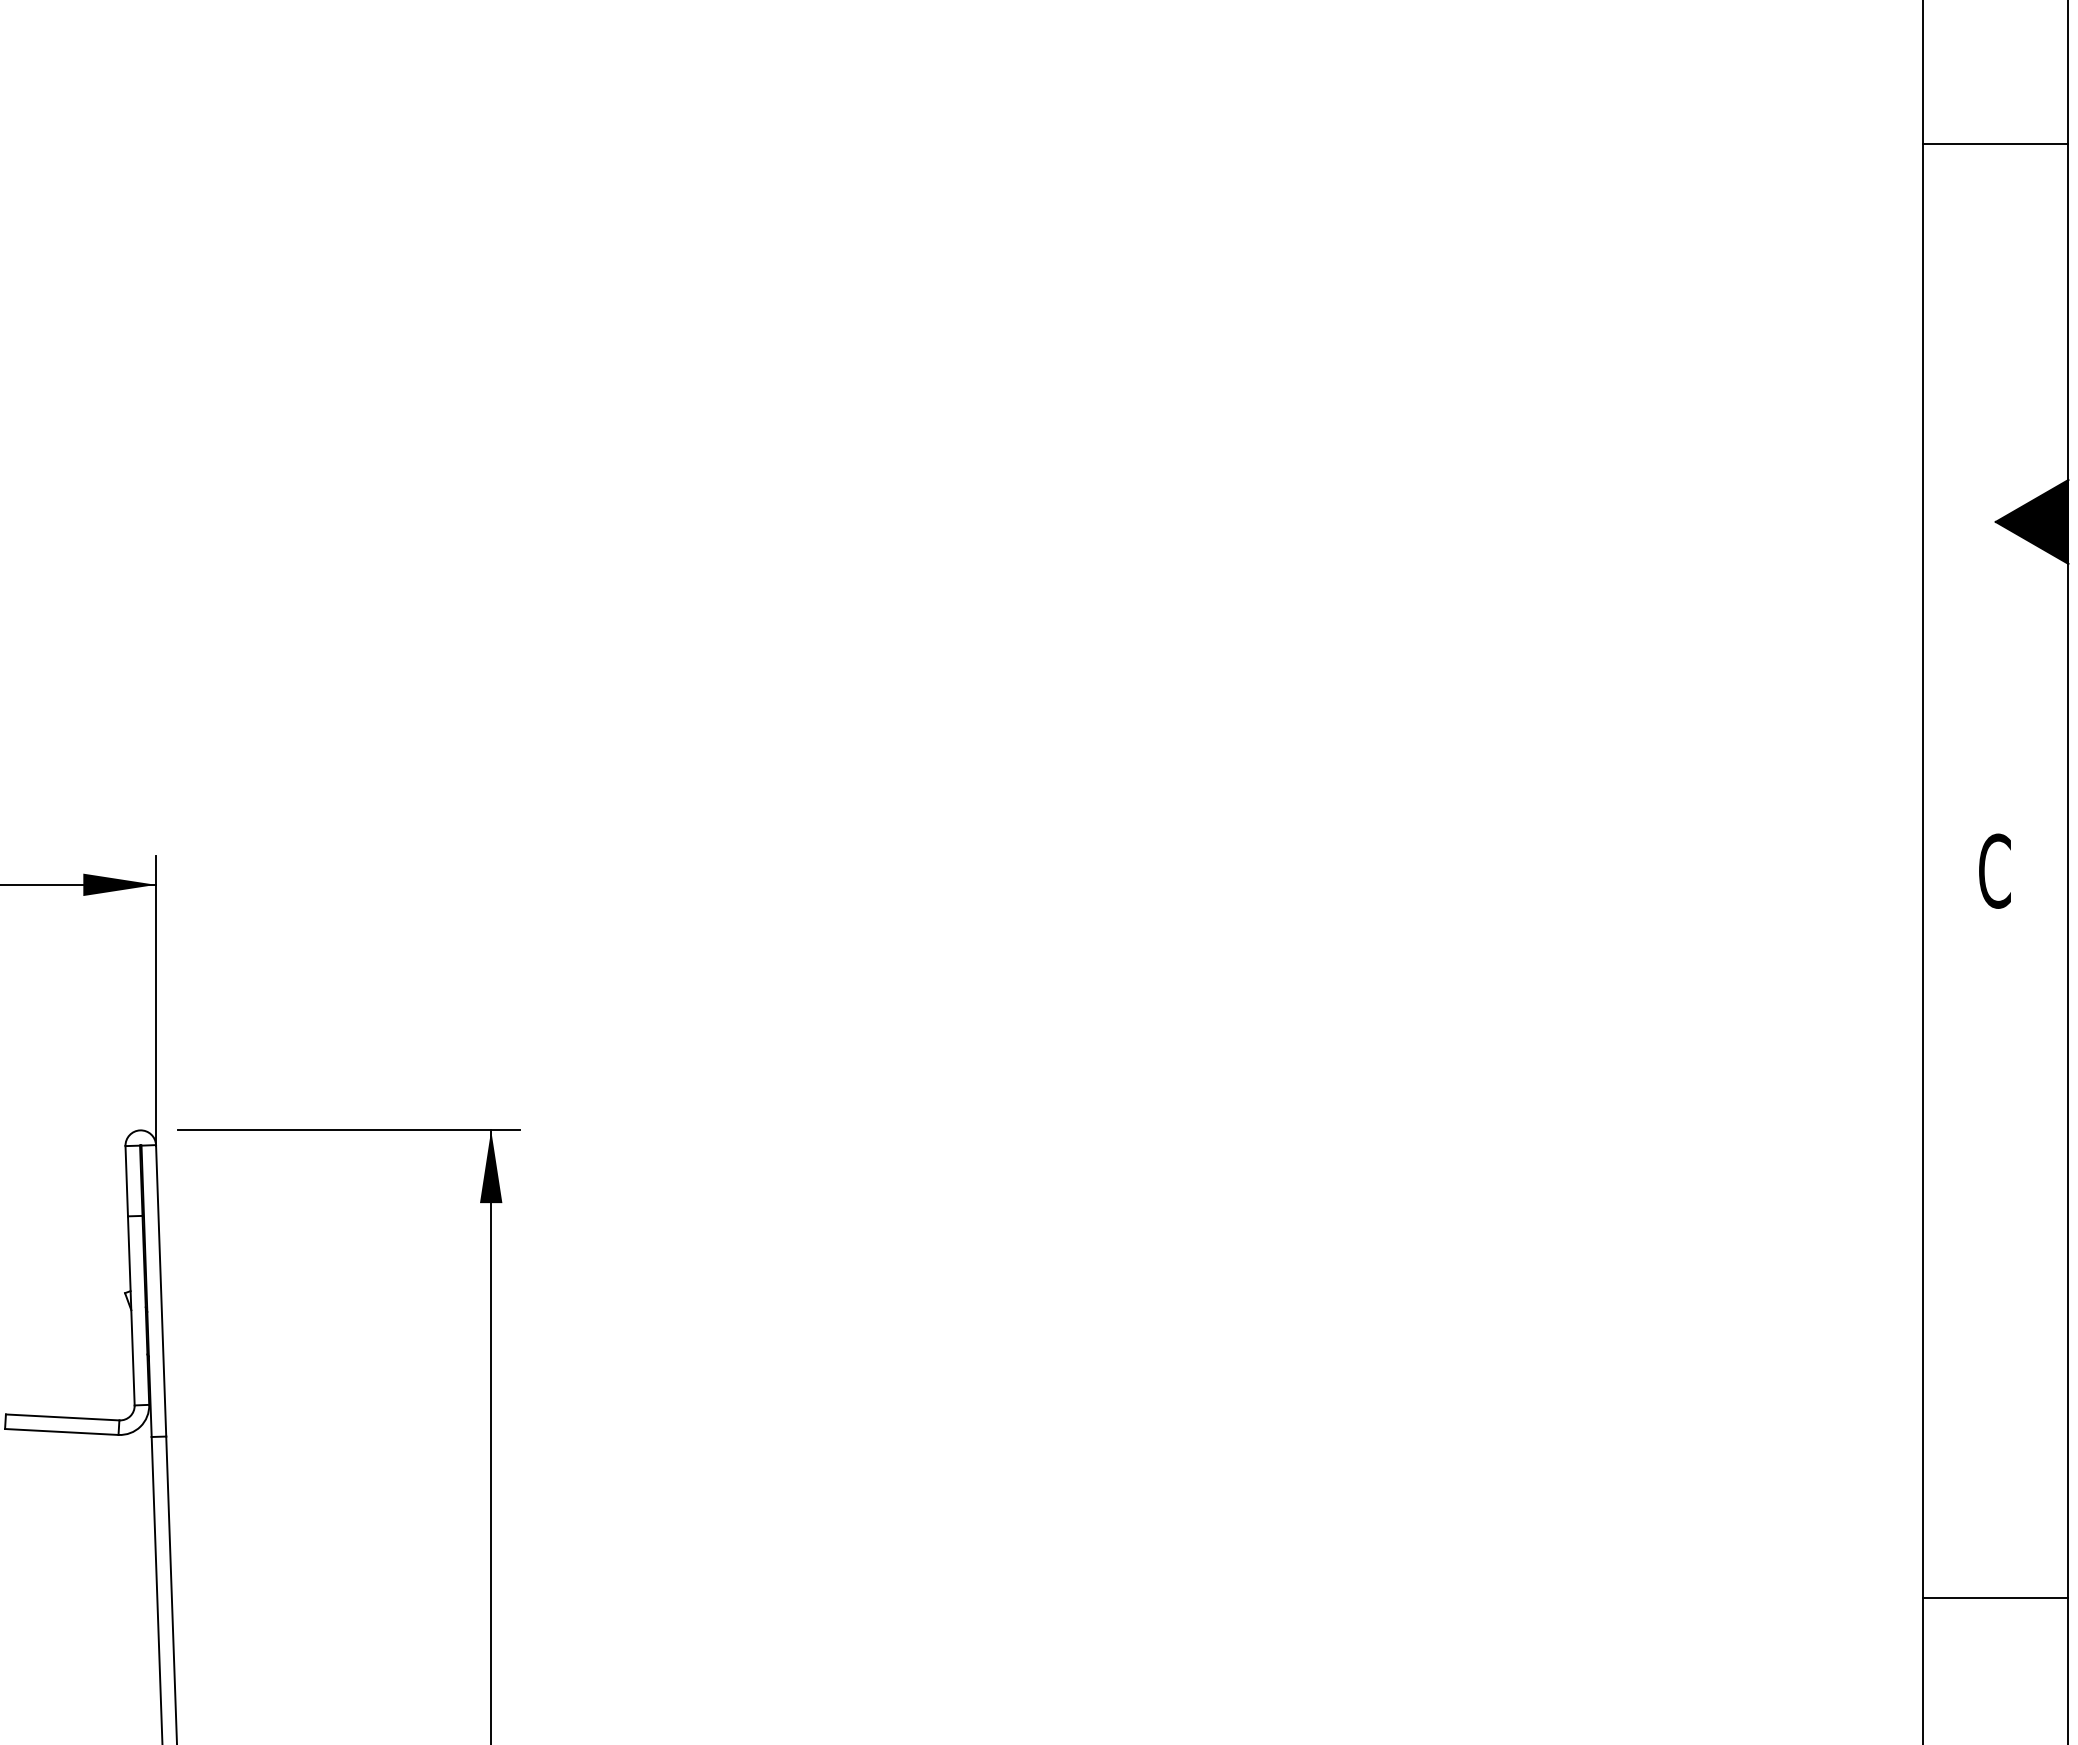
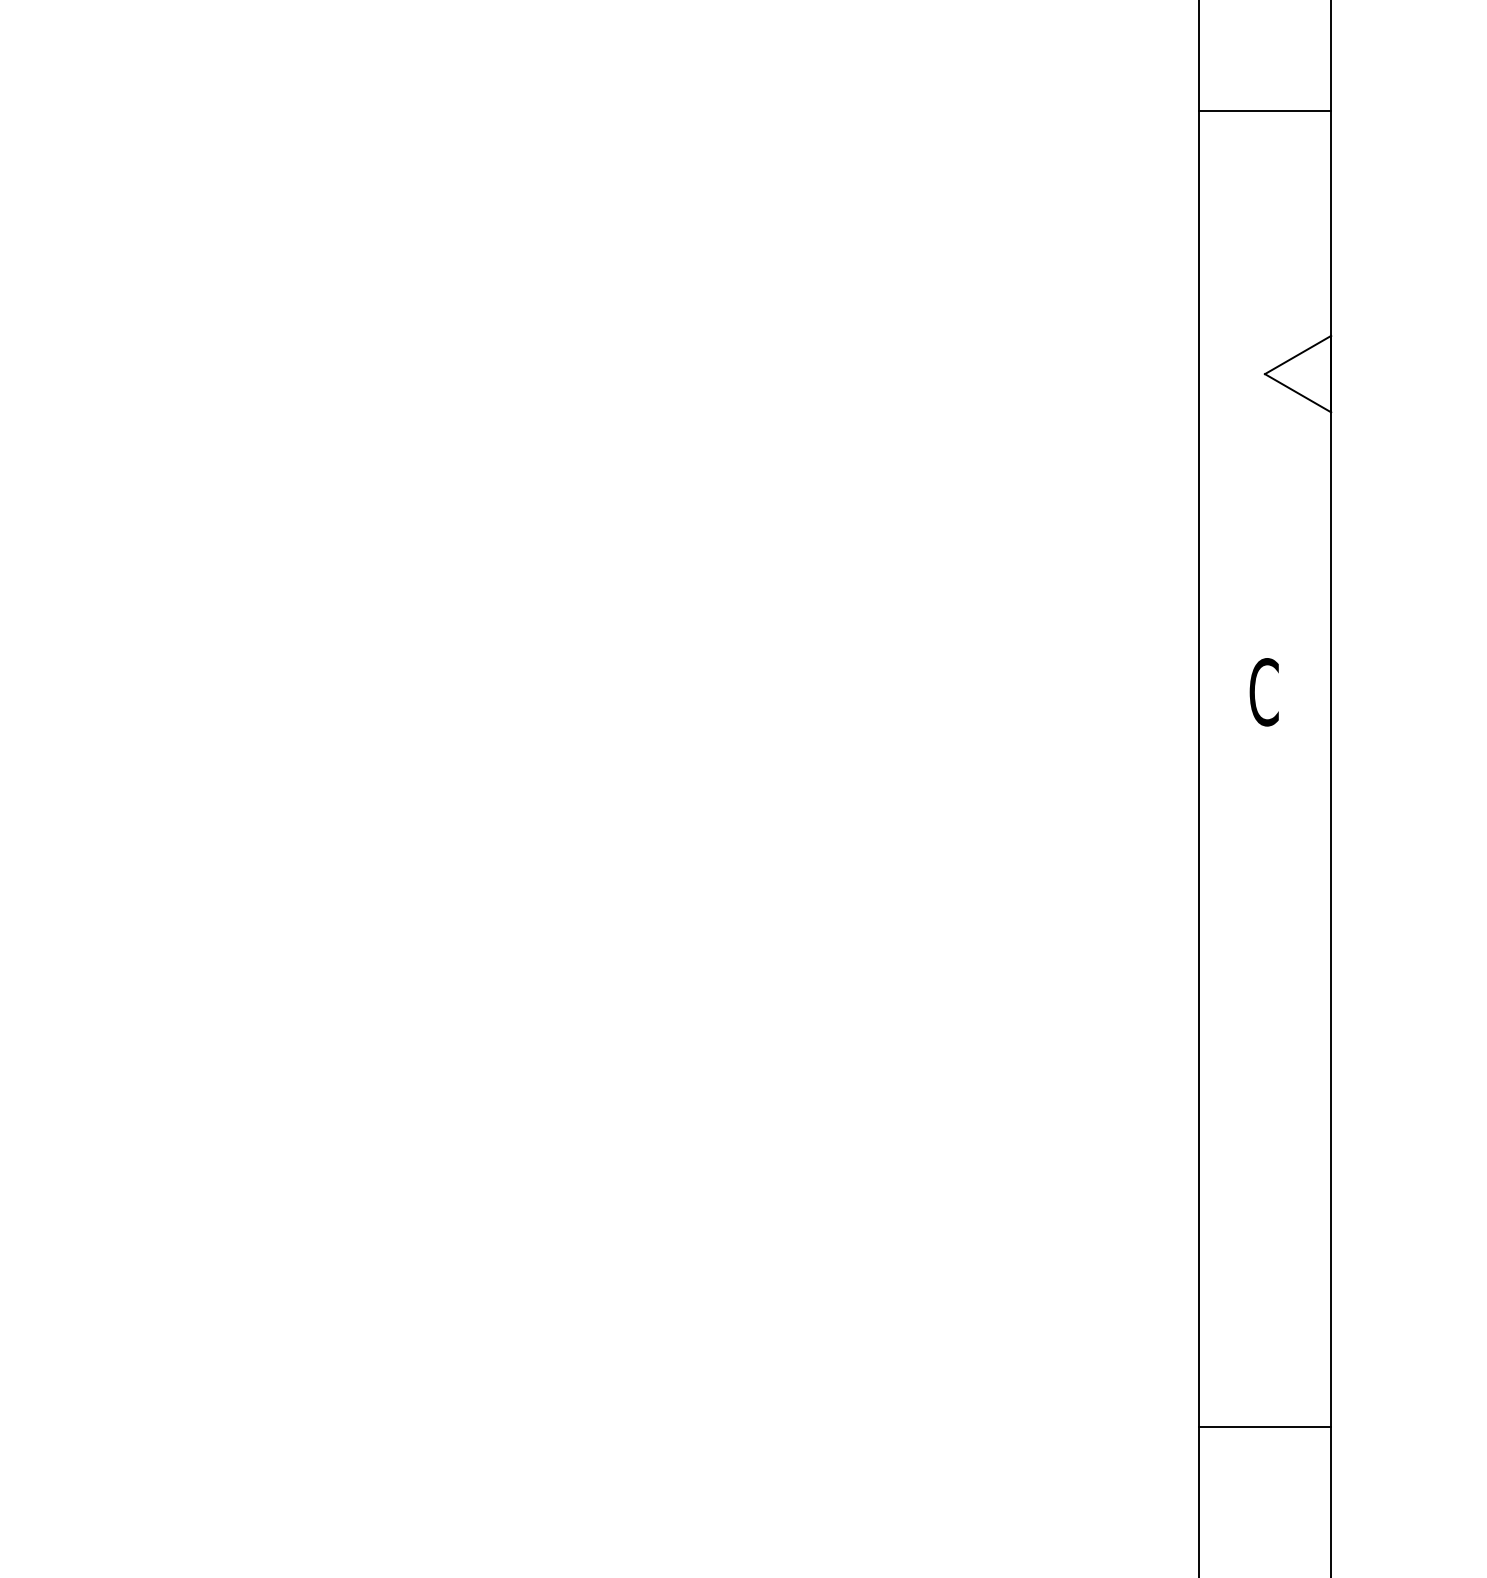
line: (1995, 143) -> (1264, 110), moved
fill: (2031, 521) -> (1297, 373), removed
line: (1995, 1598) -> (1264, 1426), moved

